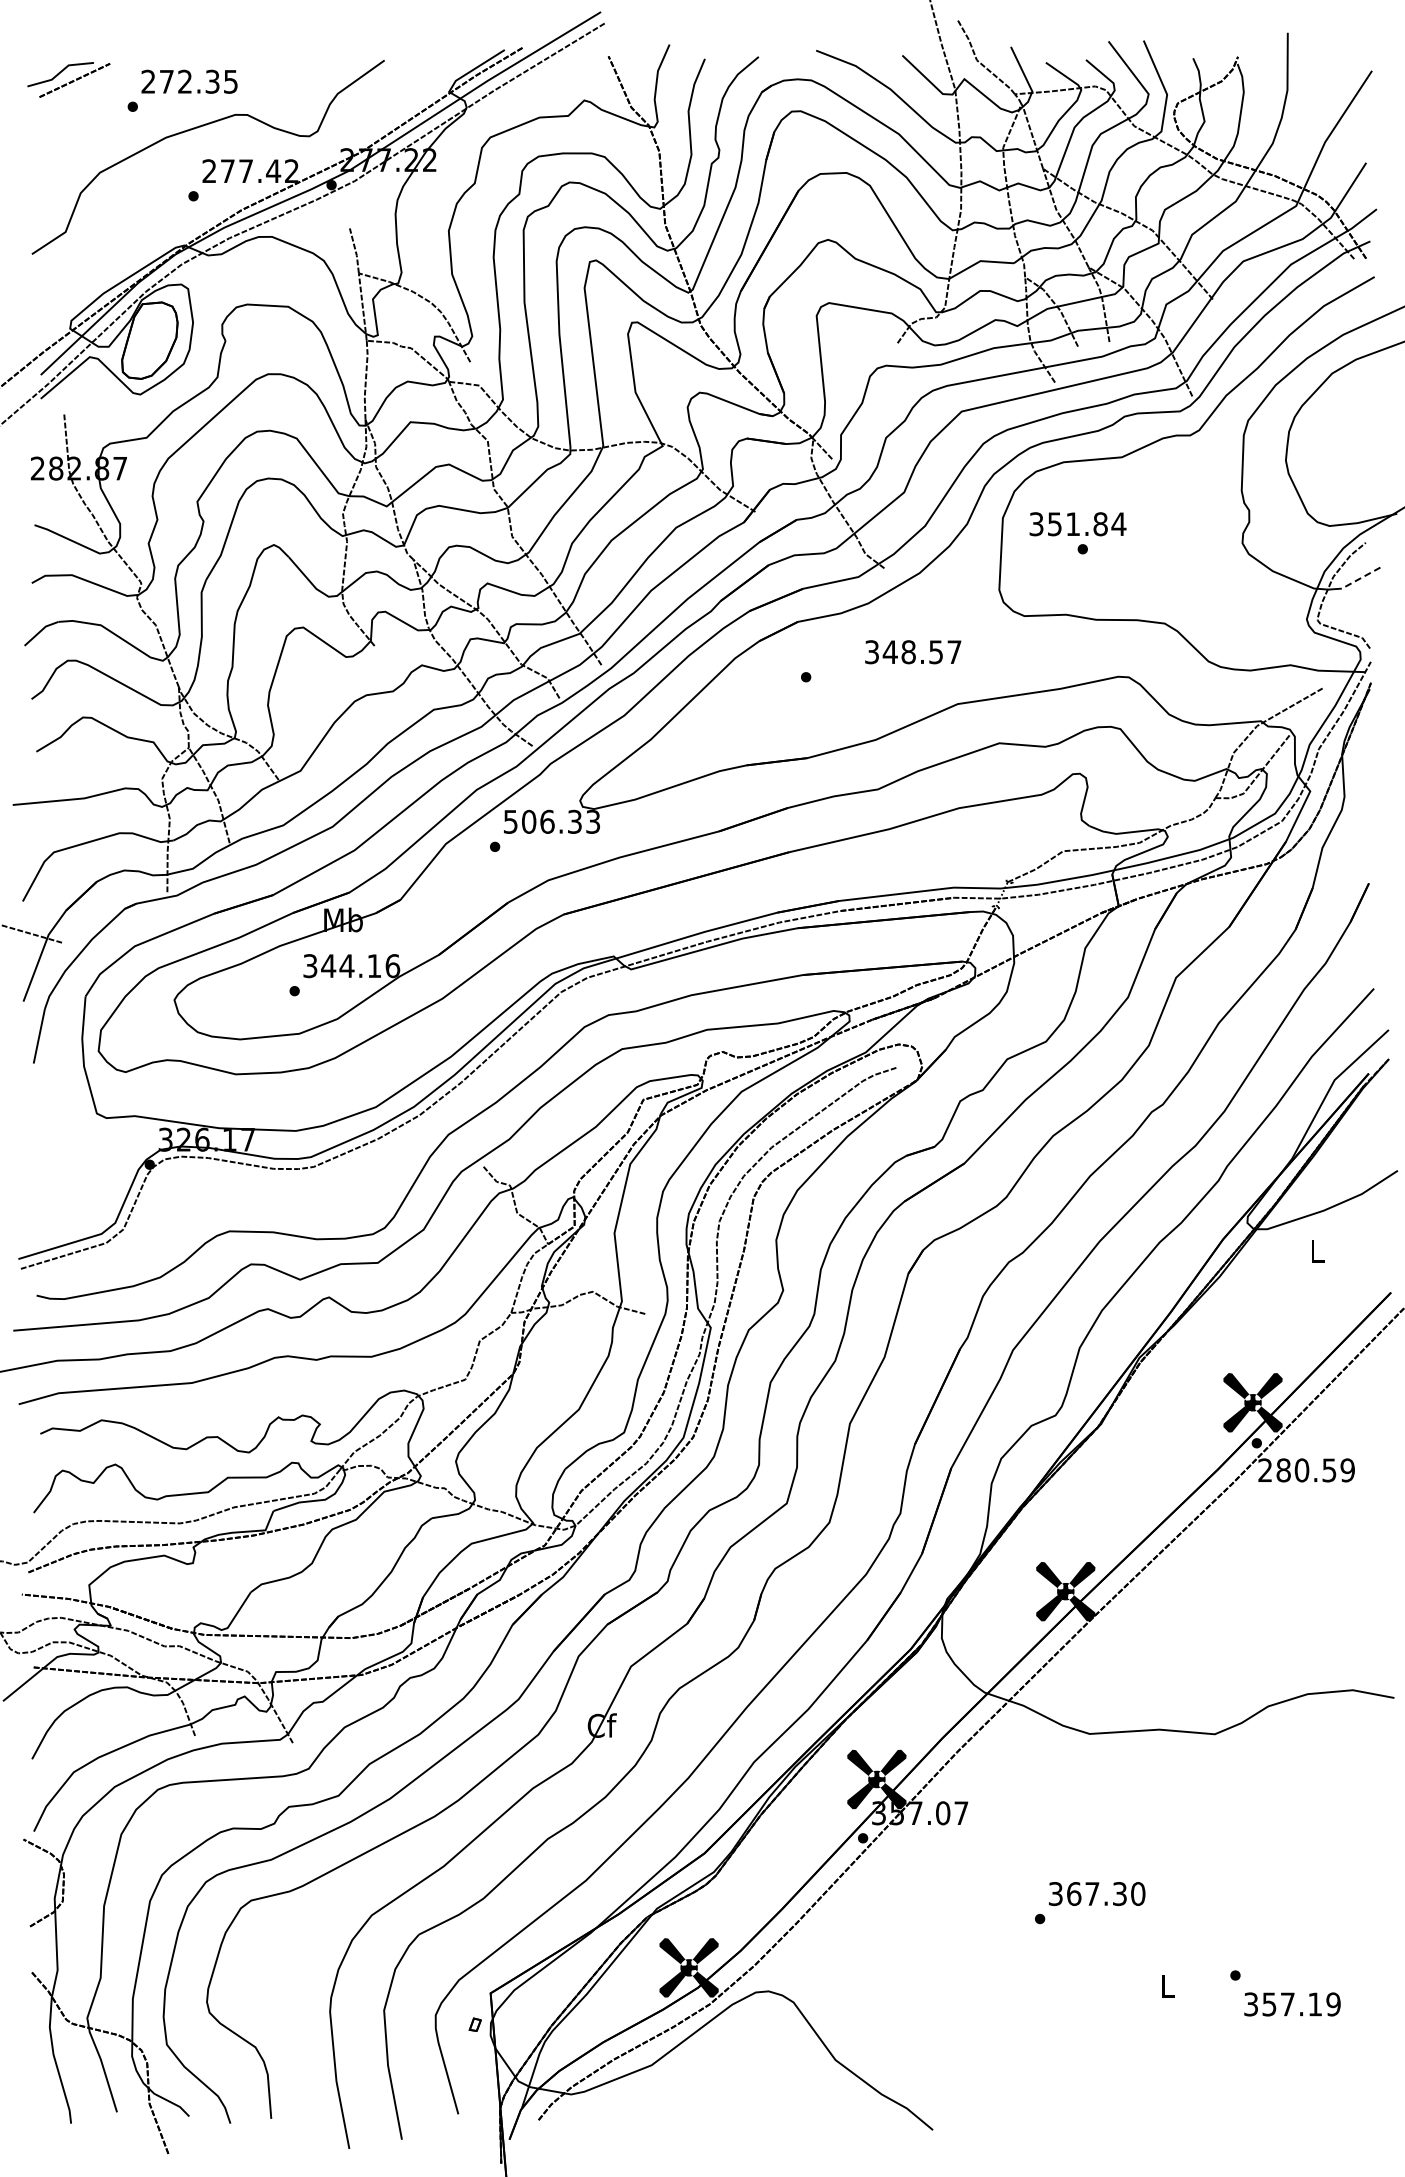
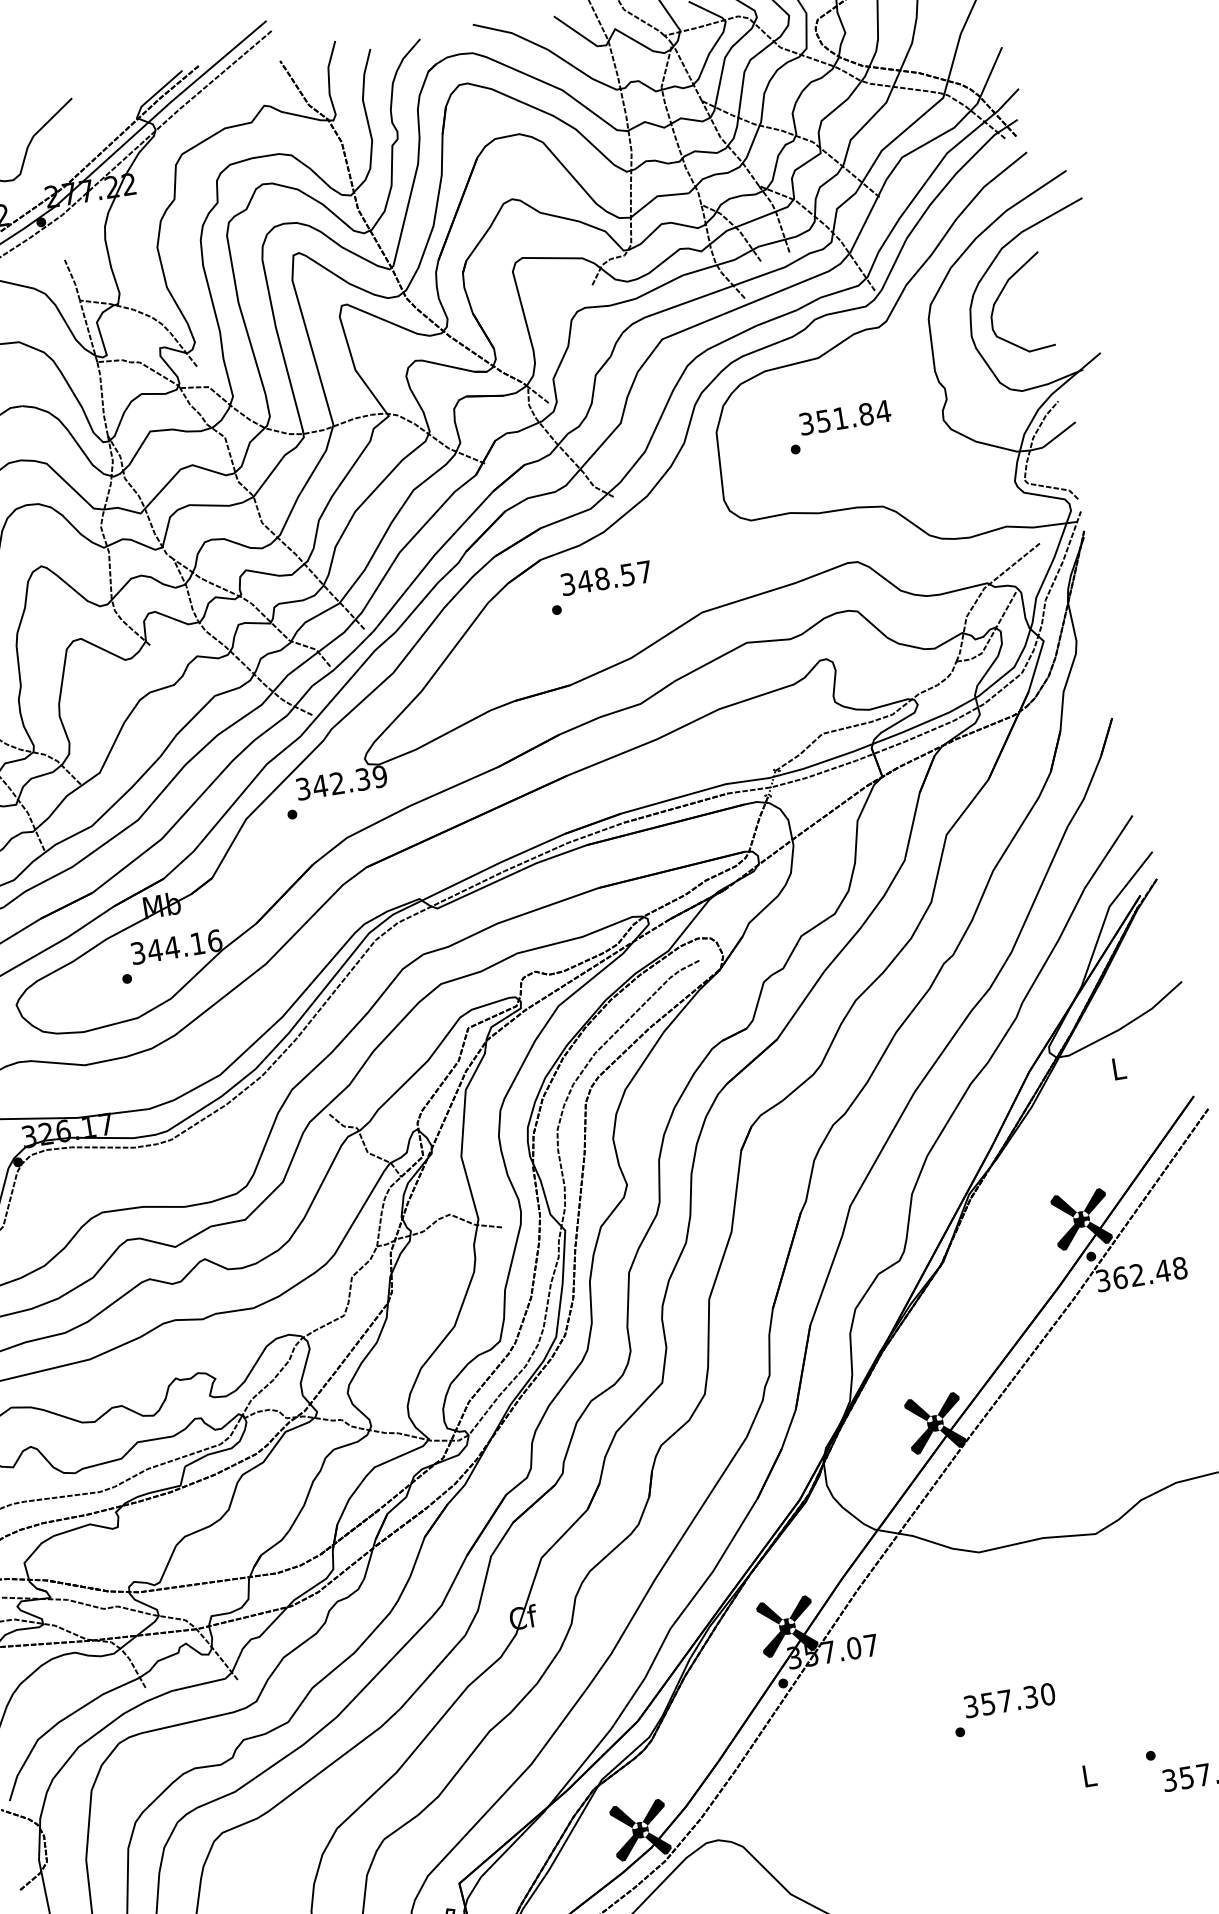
curve: (1325, 419) -> (1002, 292), added
text: (1077, 524) -> (844, 418), moved
line: (1360, 578) -> (1058, 435), dashed -> solid
text: (913, 652) -> (606, 578), moved
text: (552, 821) -> (342, 782), 506.33 -> 342.39
text: (1306, 1470) -> (1141, 1274), 280.59 -> 362.48
text: (1074, 1894) -> (988, 1704), 367.30 -> 357.30

